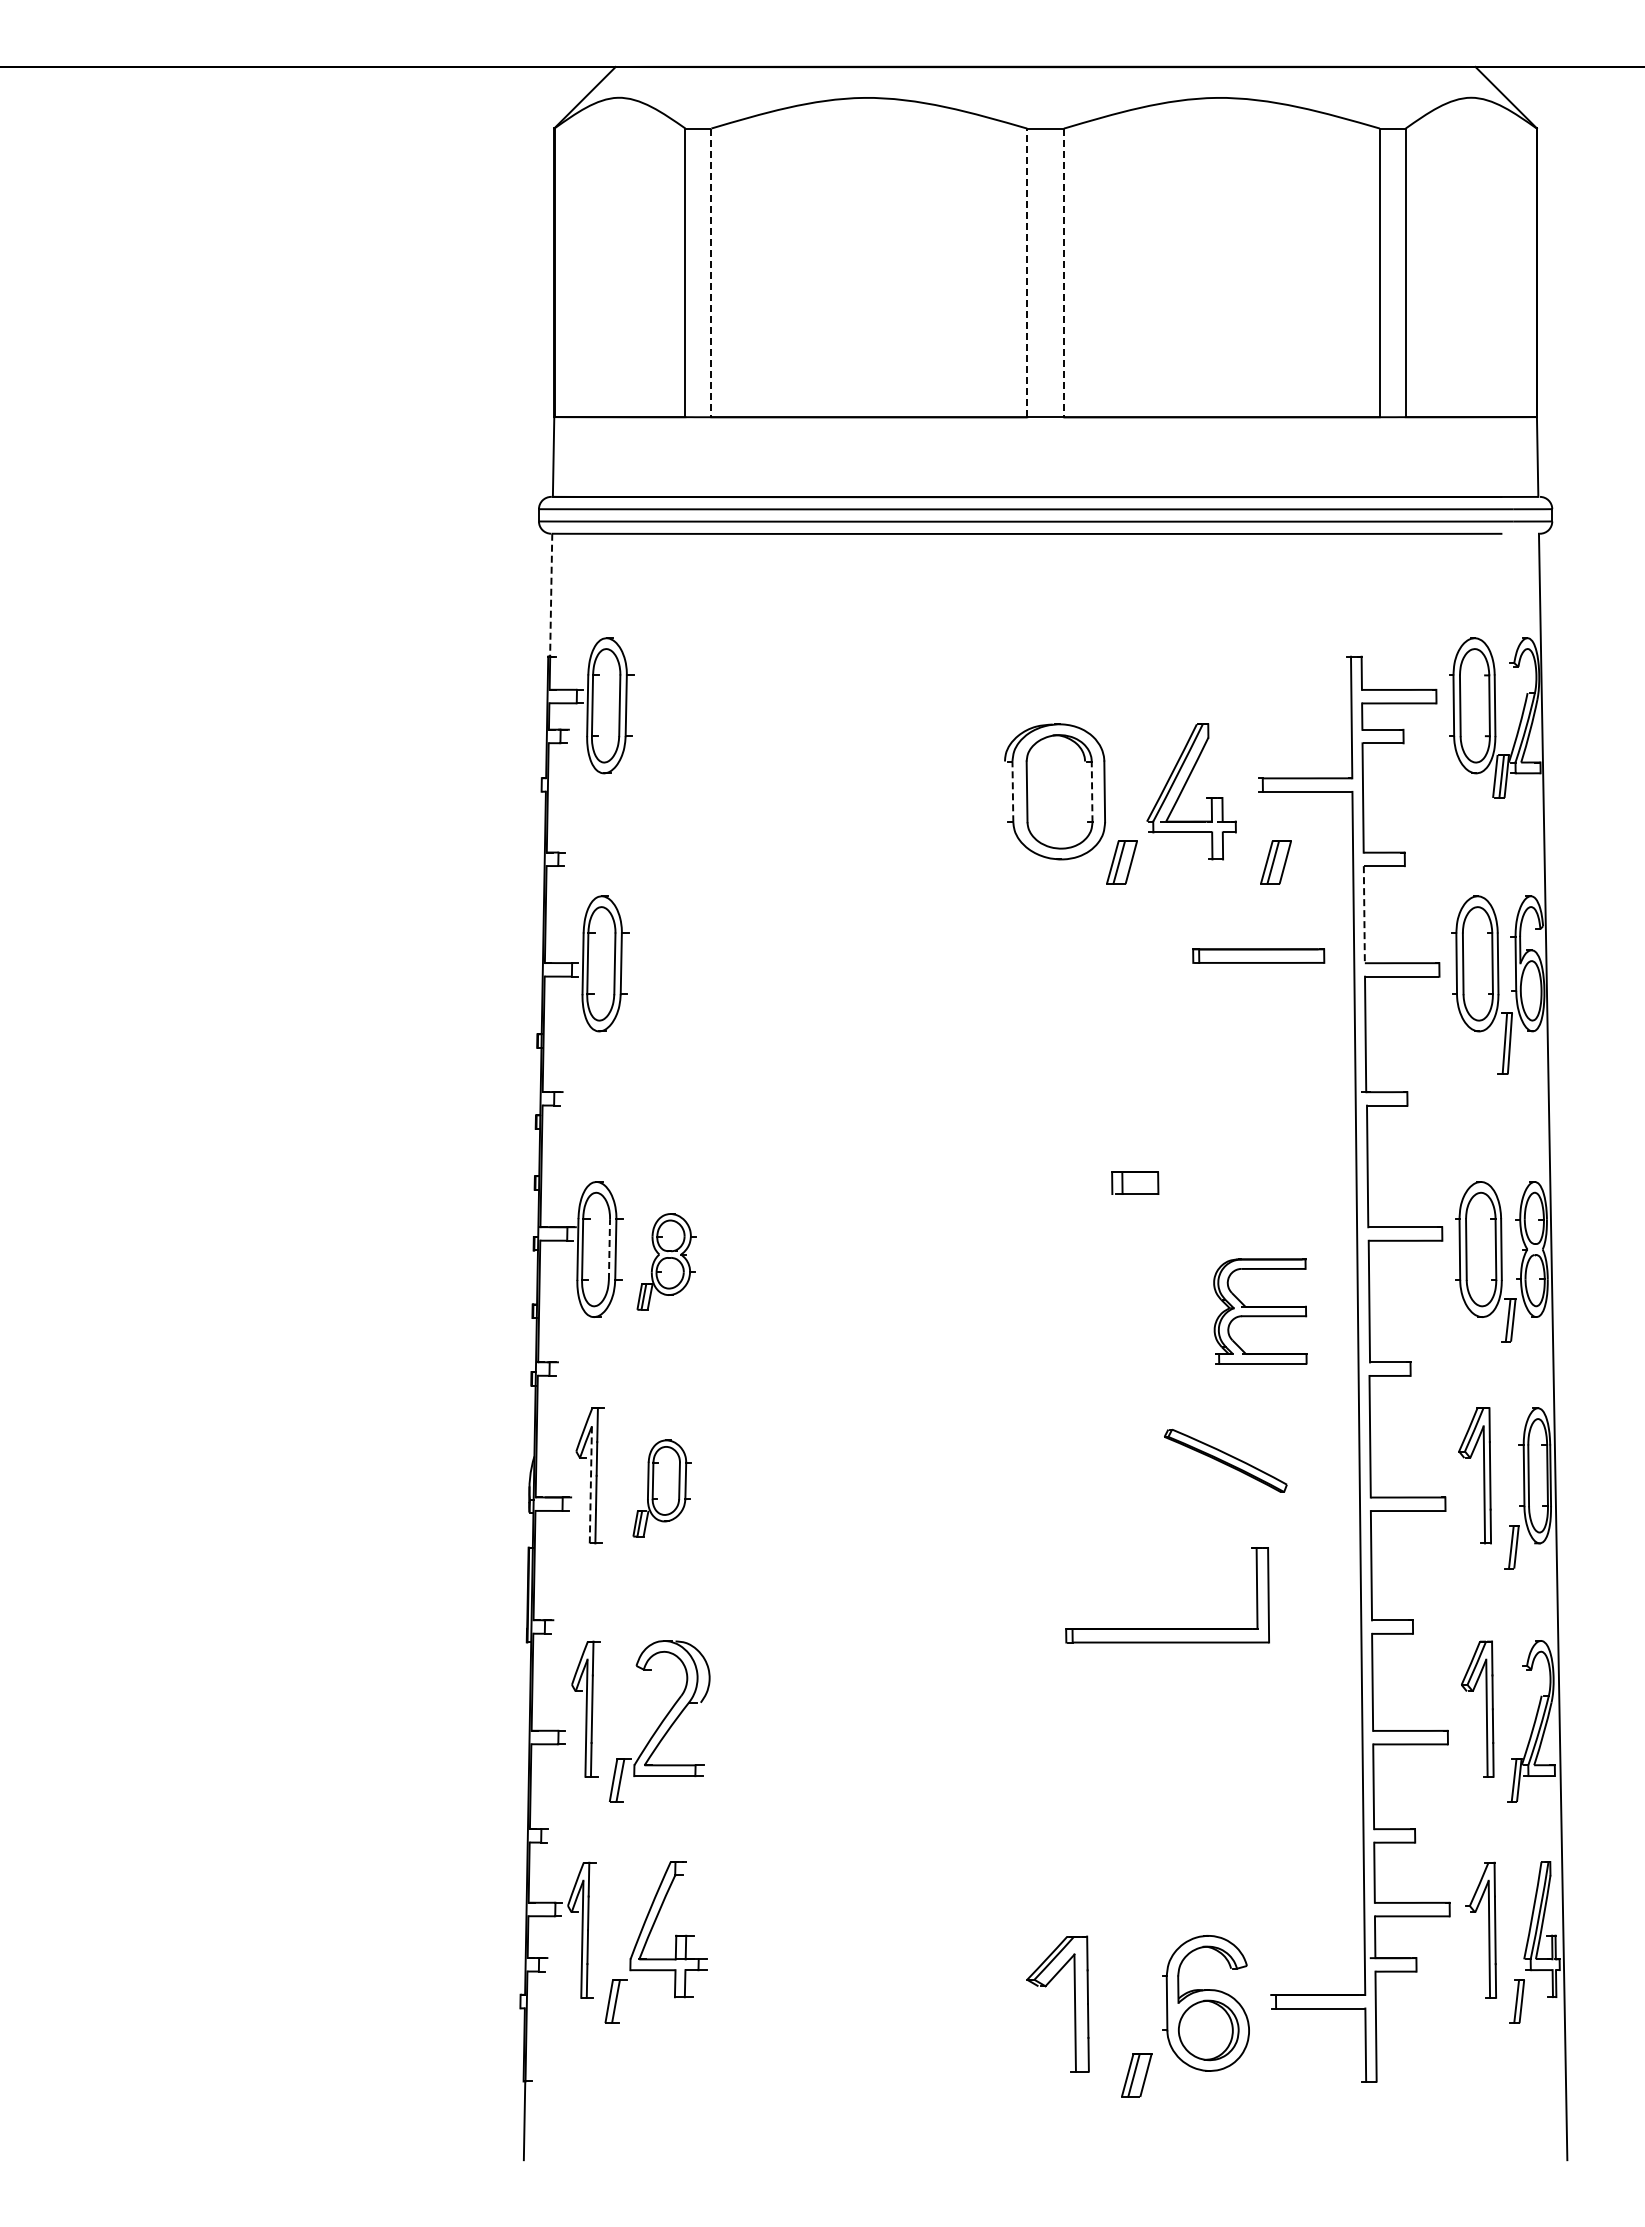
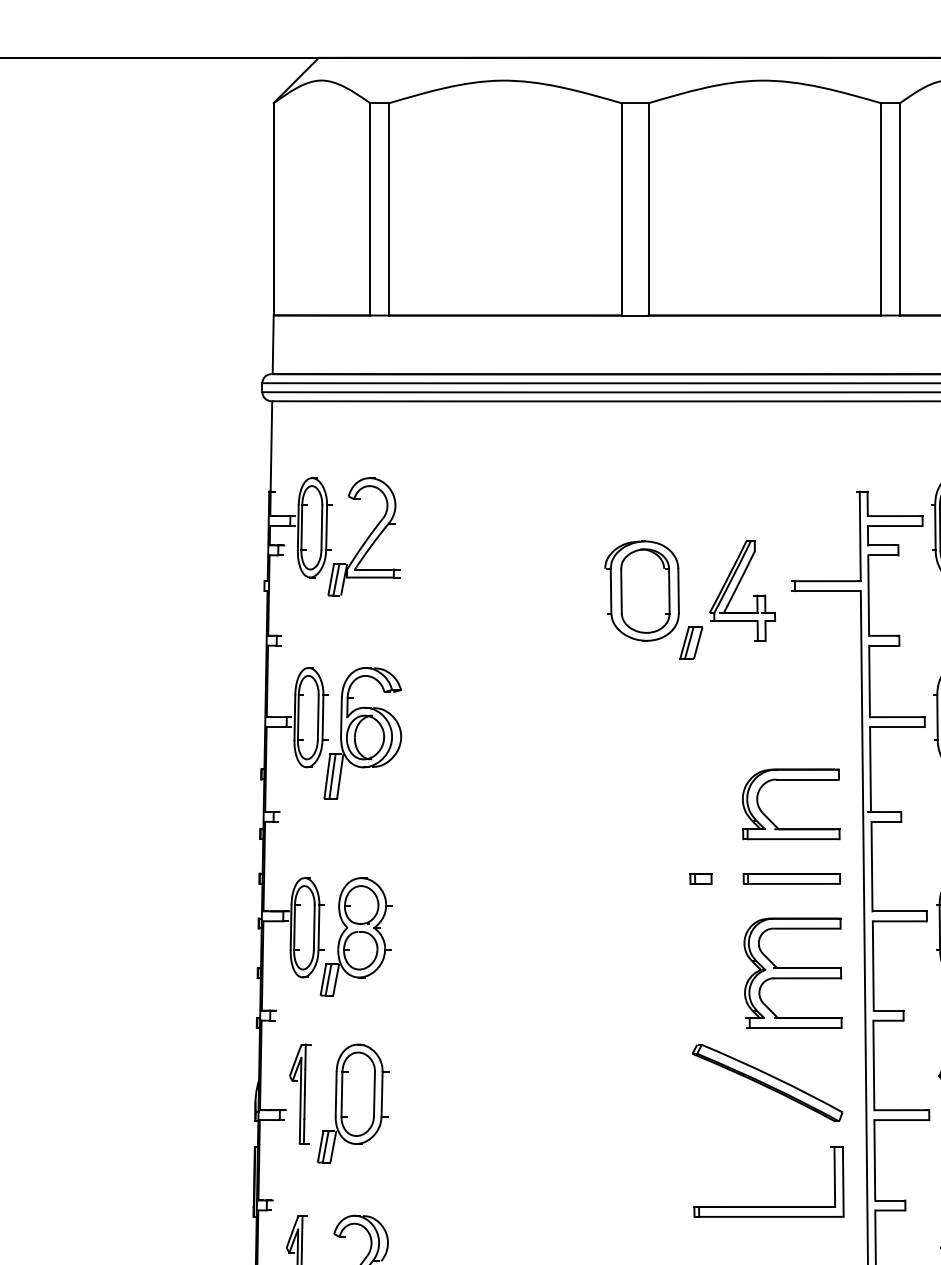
line: (1027, 272) -> (621, 209), dashed -> solid
line: (711, 273) -> (389, 209), dashed -> solid
line: (1063, 273) -> (648, 209), dashed -> solid
line: (551, 595) -> (271, 446), dashed -> solid
part: (676, 717) -> (363, 536), added
line: (1012, 791) -> (610, 590), dashed -> solid
line: (1092, 791) -> (669, 590), dashed -> solid
part: (1275, 862) -> (804, 643), removed
line: (1364, 914) -> (869, 681), dashed -> solid
part: (1258, 955) -> (791, 878), moved
part: (675, 984) -> (362, 732), added
part: (1257, 1048) -> (790, 779), added
part: (1134, 1182) -> (700, 878), size x0.62
line: (609, 1249) -> (314, 927), dashed -> solid
part: (666, 1261) -> (356, 936), size x1.67
part: (1260, 1311) -> (793, 973), size x1.43
part: (1225, 1460) -> (767, 1082), size x1.67
line: (590, 1484) -> (300, 1100), dashed -> solid
part: (661, 1488) -> (352, 1103), size x1.67
part: (1167, 1628) -> (768, 1206), moved

